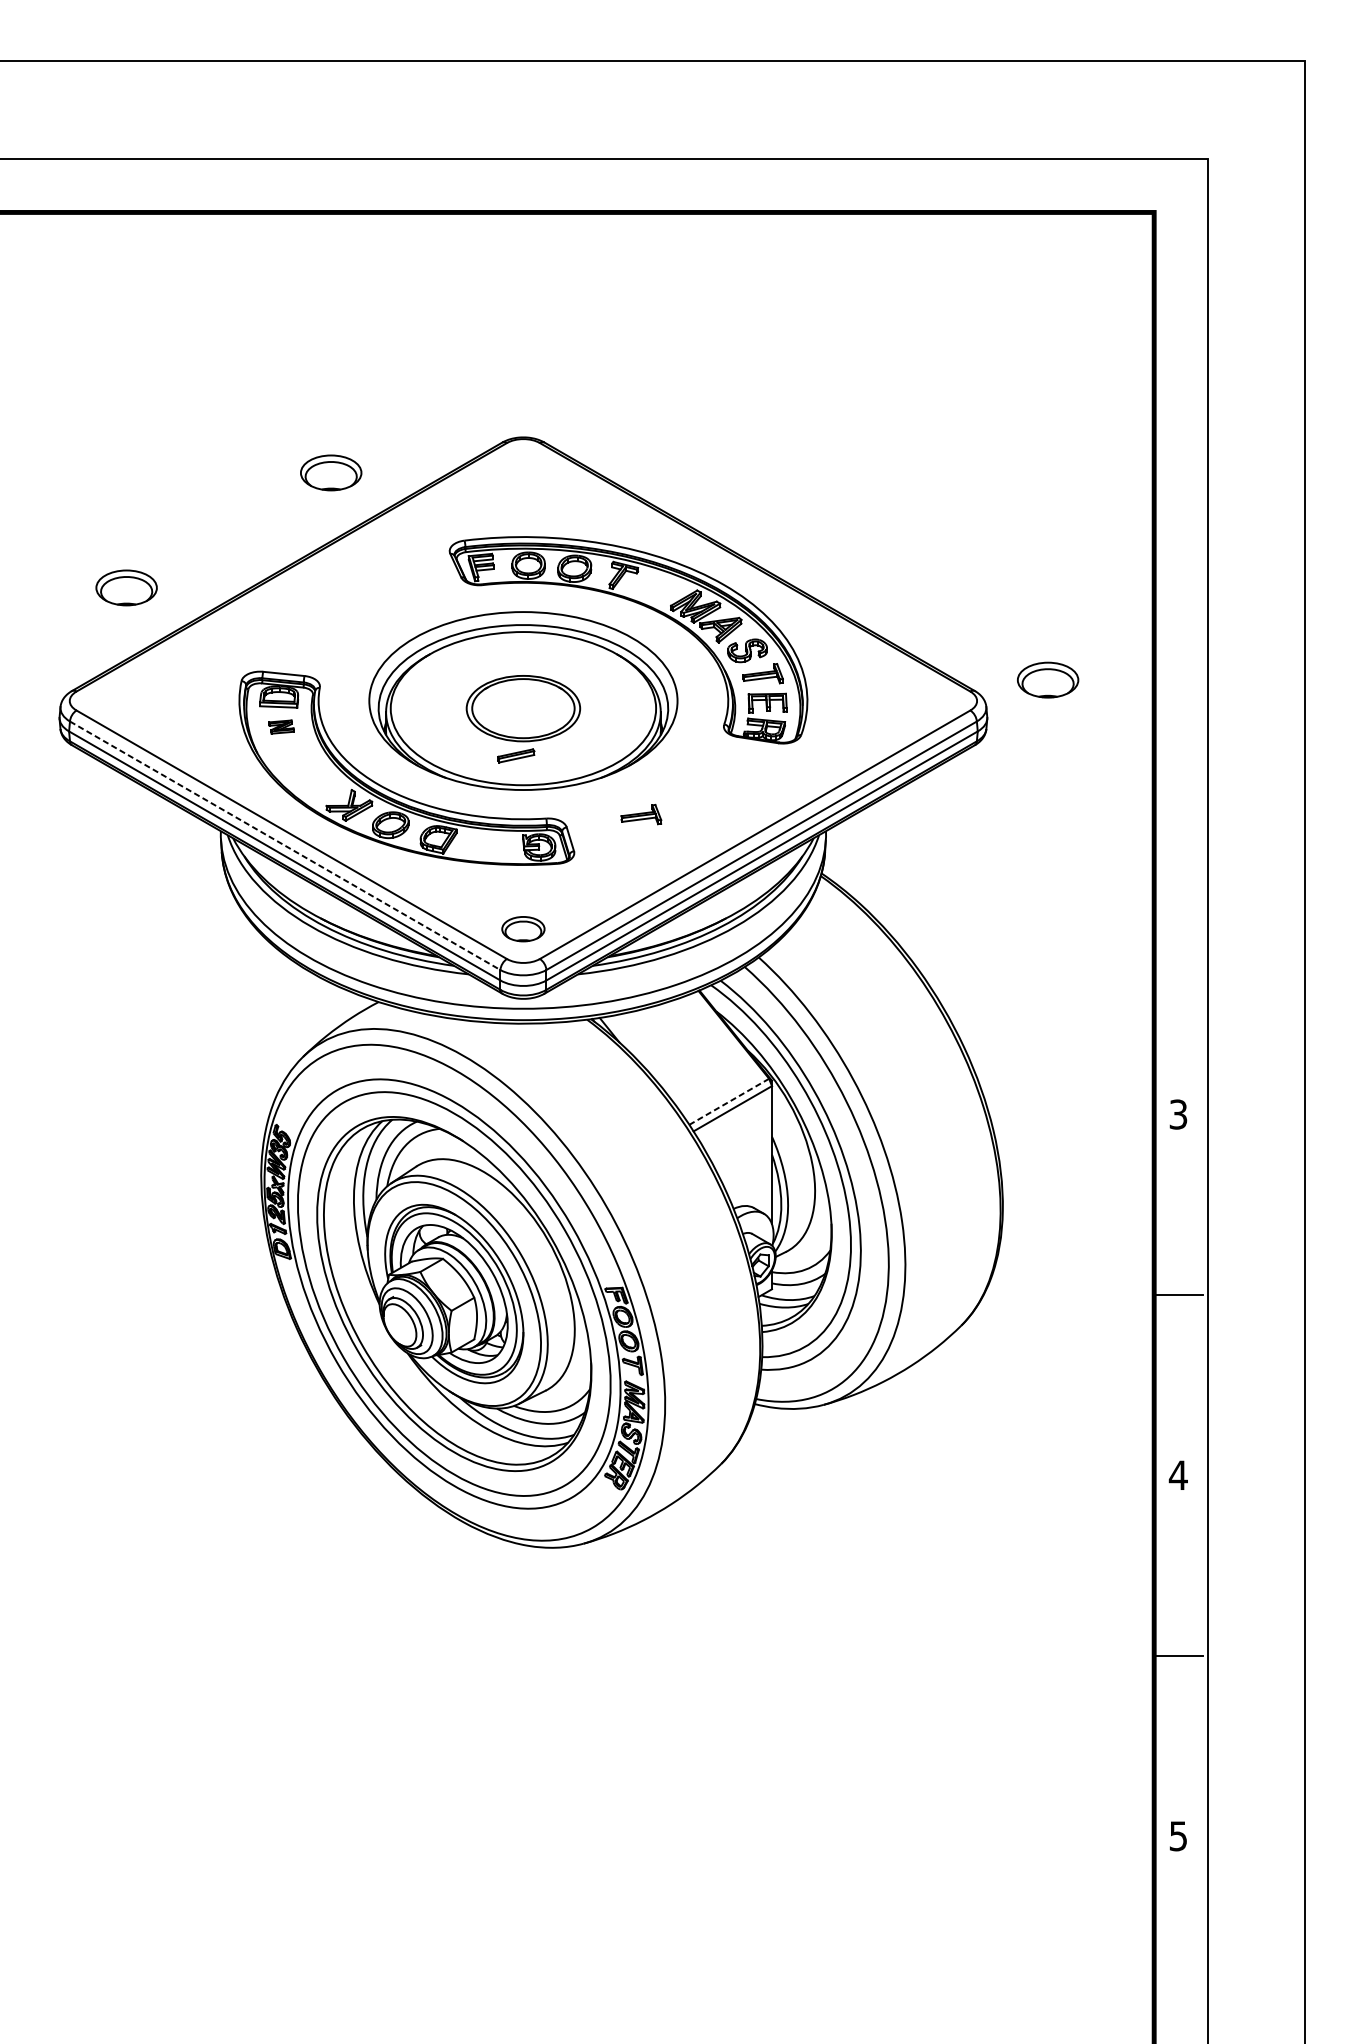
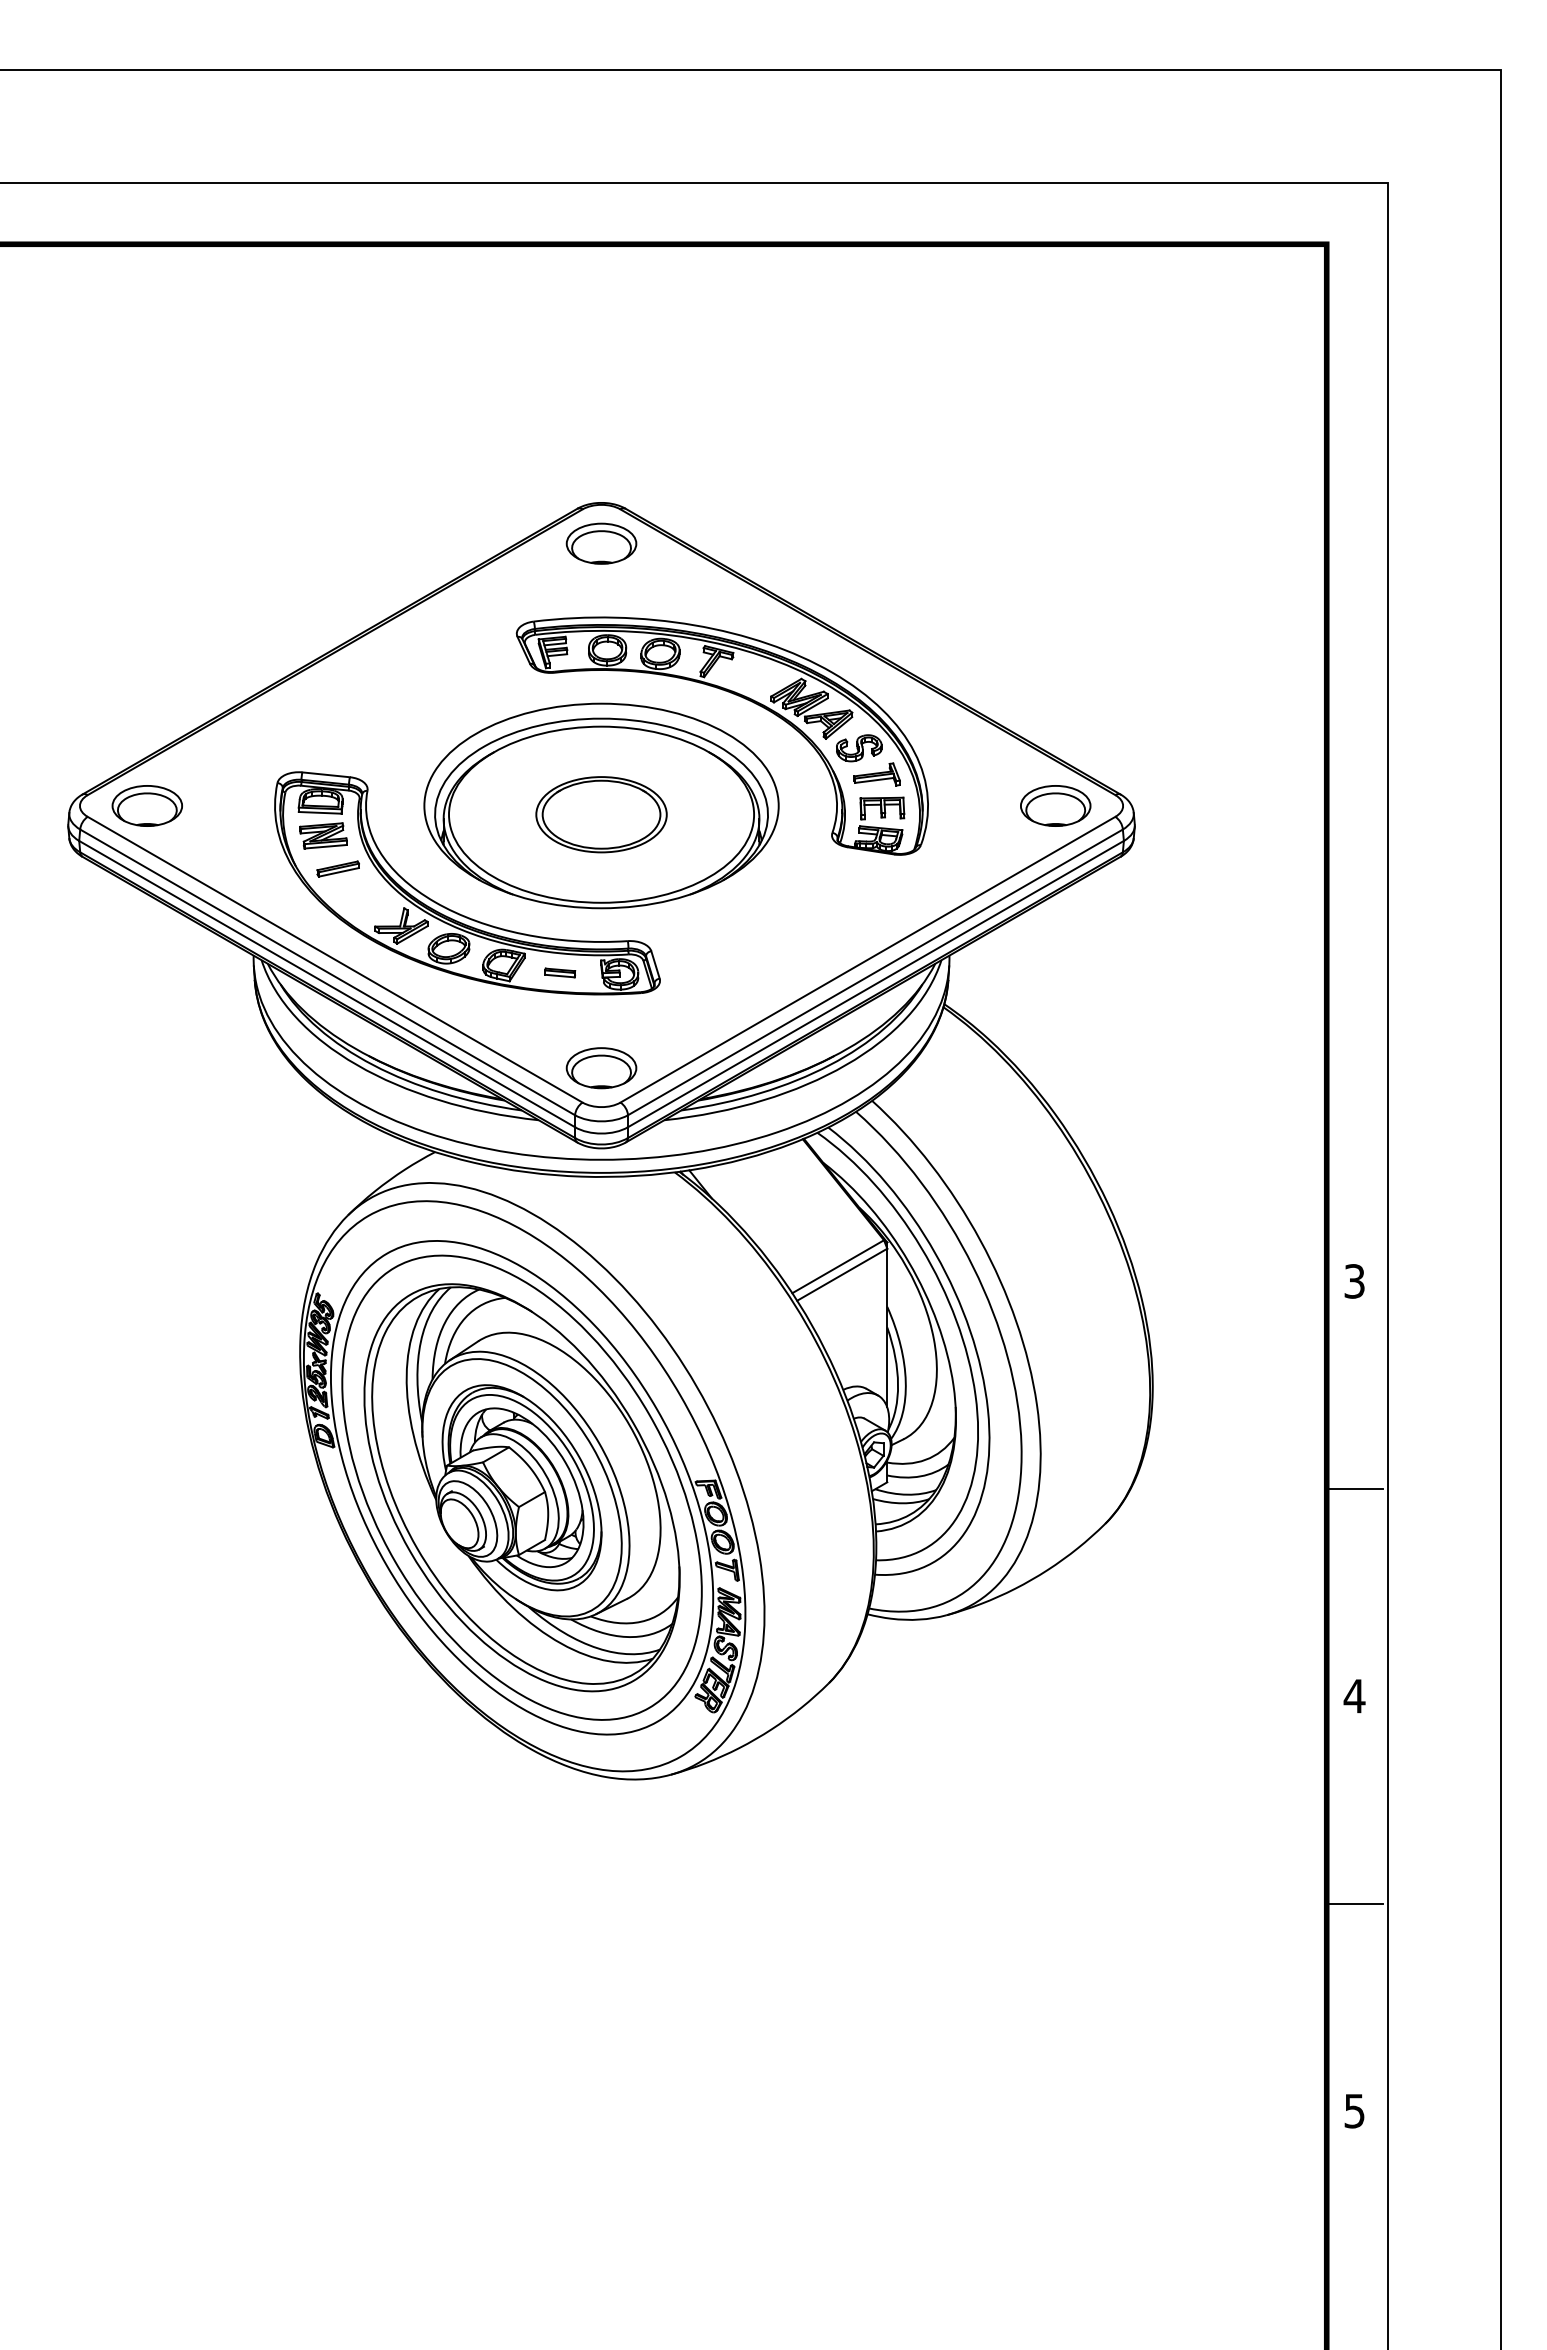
part: (331, 472) -> (601, 543), moved
part: (125, 587) -> (146, 805), moved
part: (1047, 679) -> (1055, 805), moved
part: (281, 726) -> (323, 835), size x1.67
part: (515, 755) -> (337, 868), moved
part: (640, 814) -> (736, 936), removed
line: (285, 845) -> (327, 972), dashed -> solid
part: (487, 845) -> (560, 972), added
part: (523, 929) -> (601, 1068), size x1.43
line: (729, 1101) -> (838, 1266), dashed -> solid

